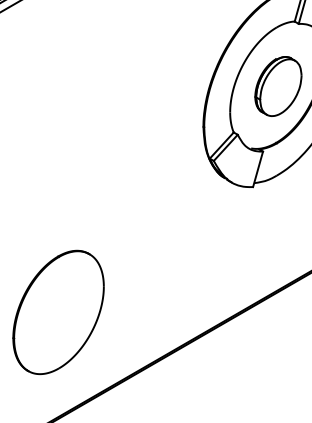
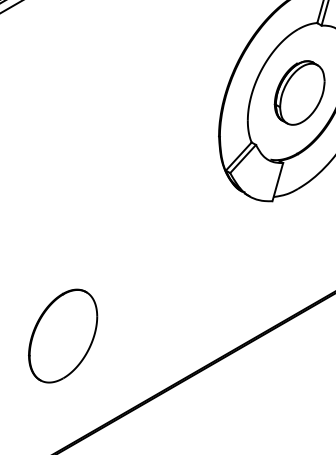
part: (57, 311) -> (62, 335), size x0.7

